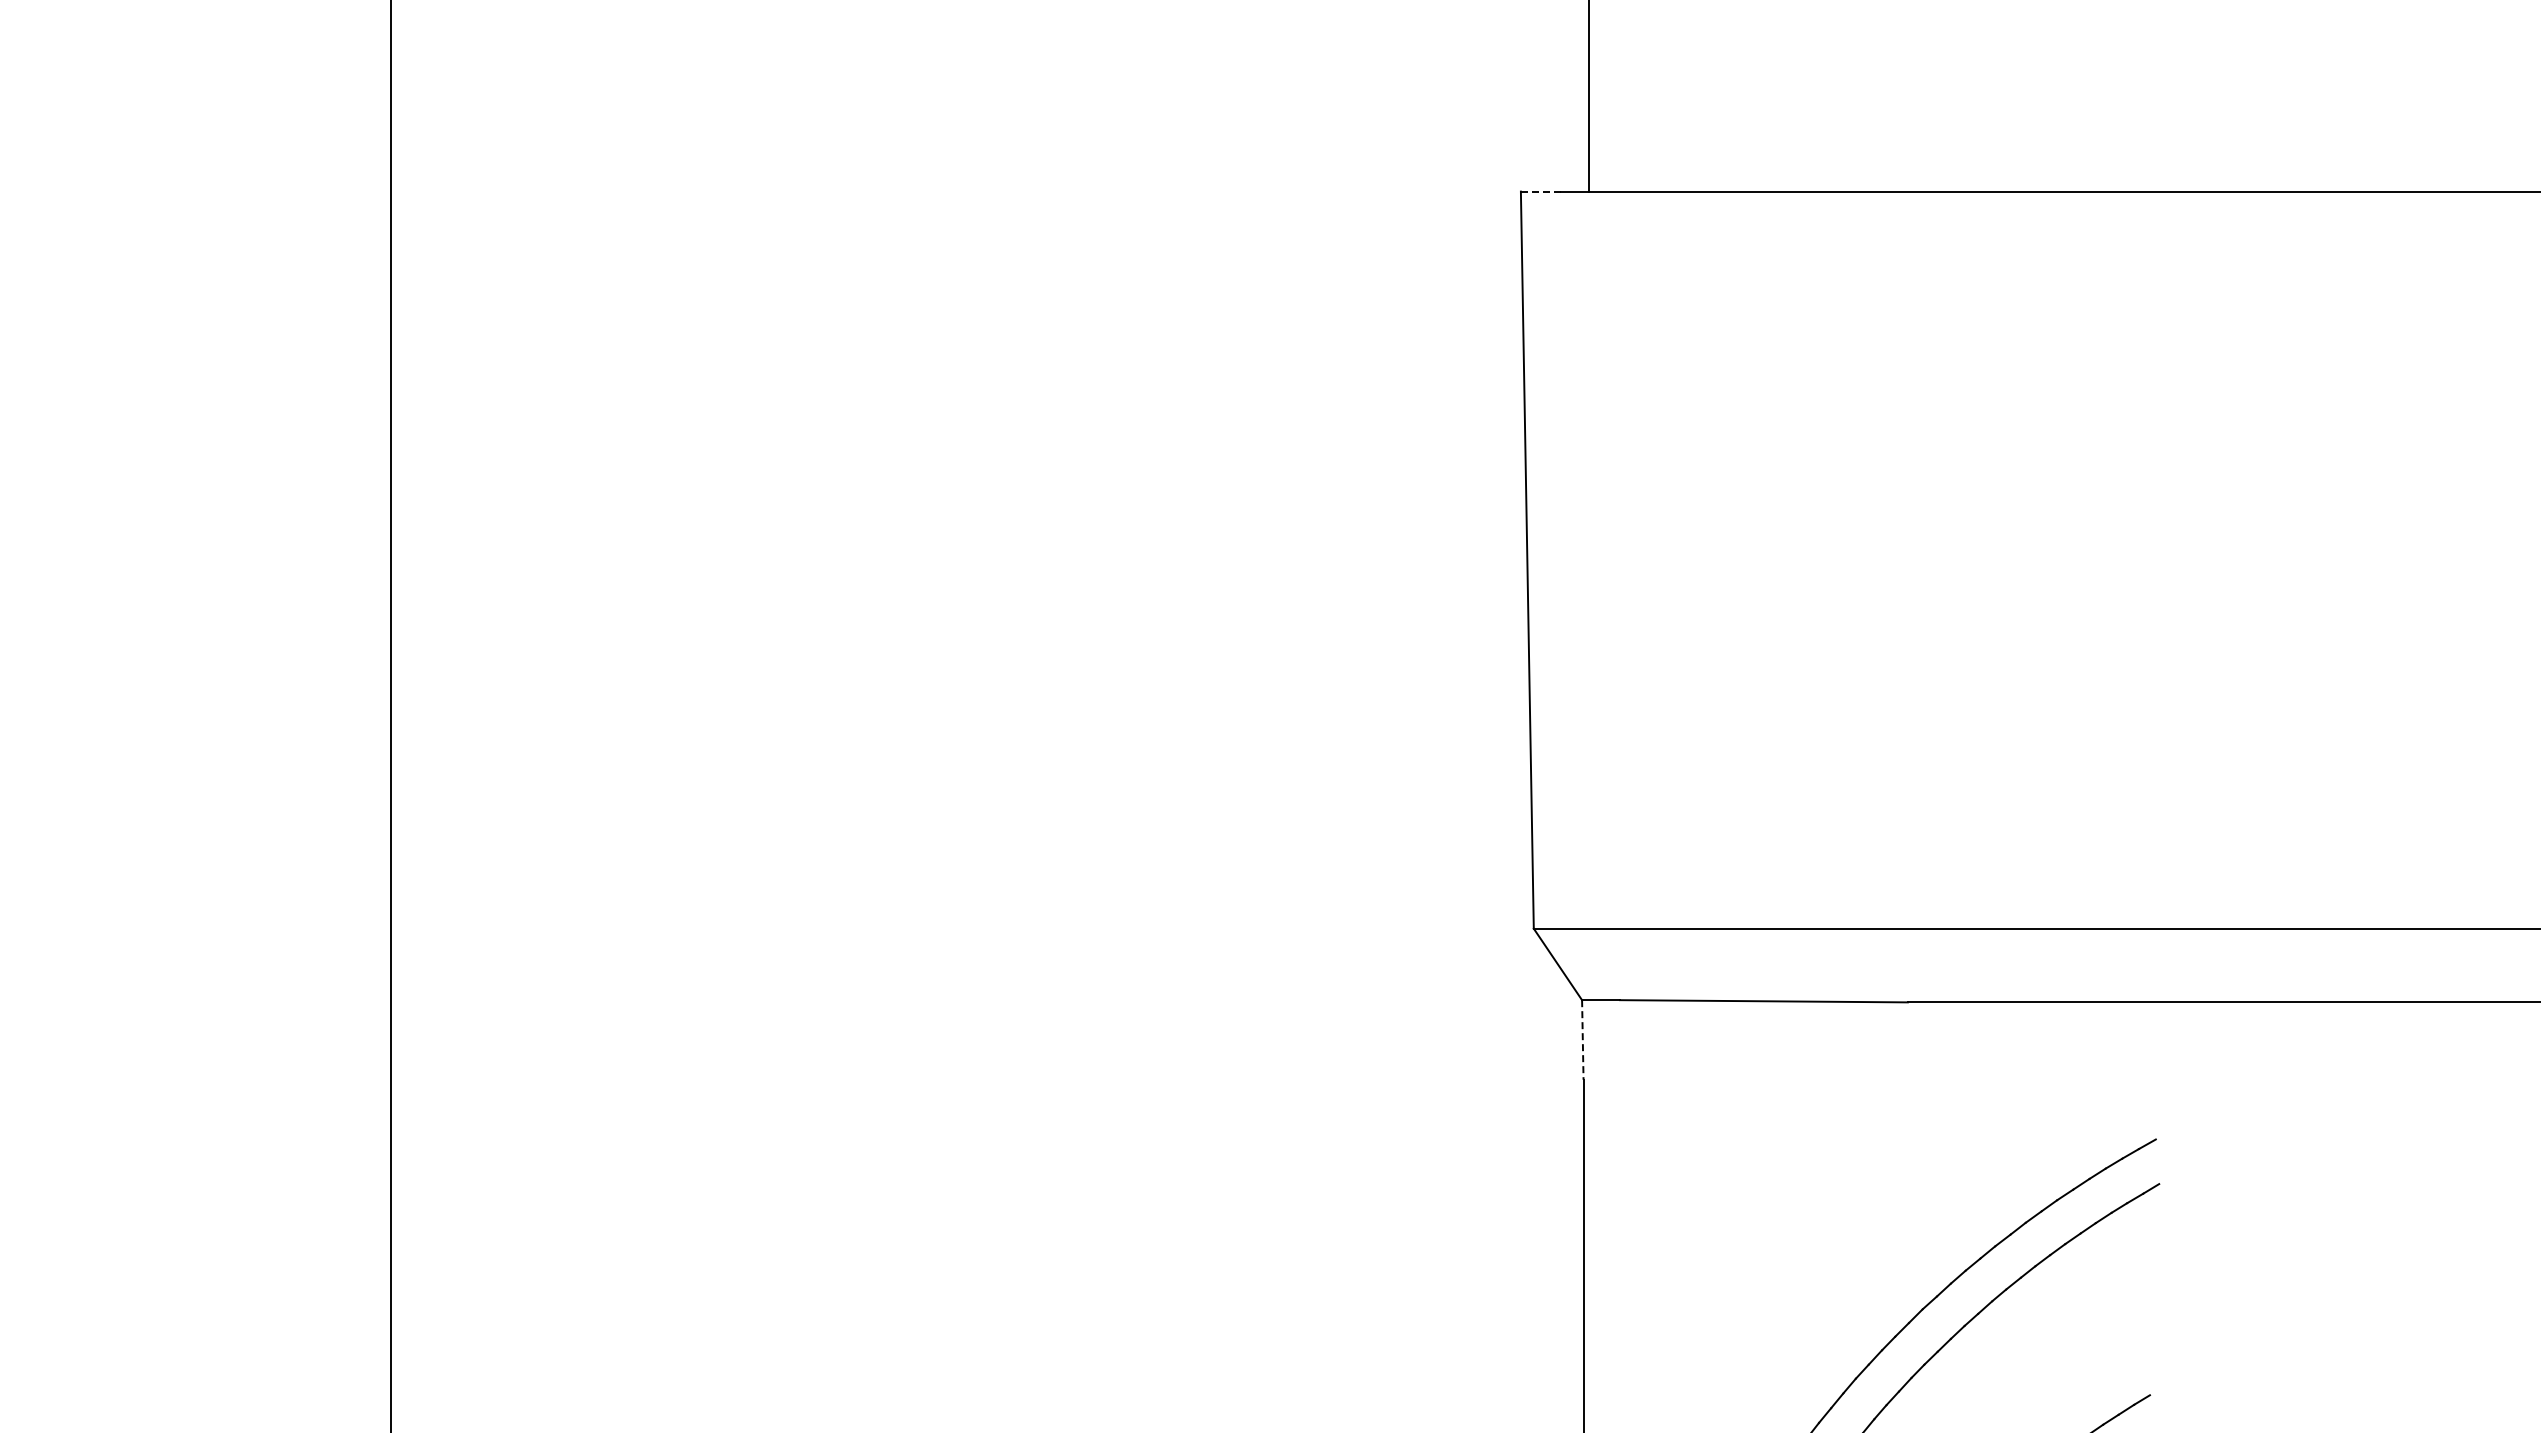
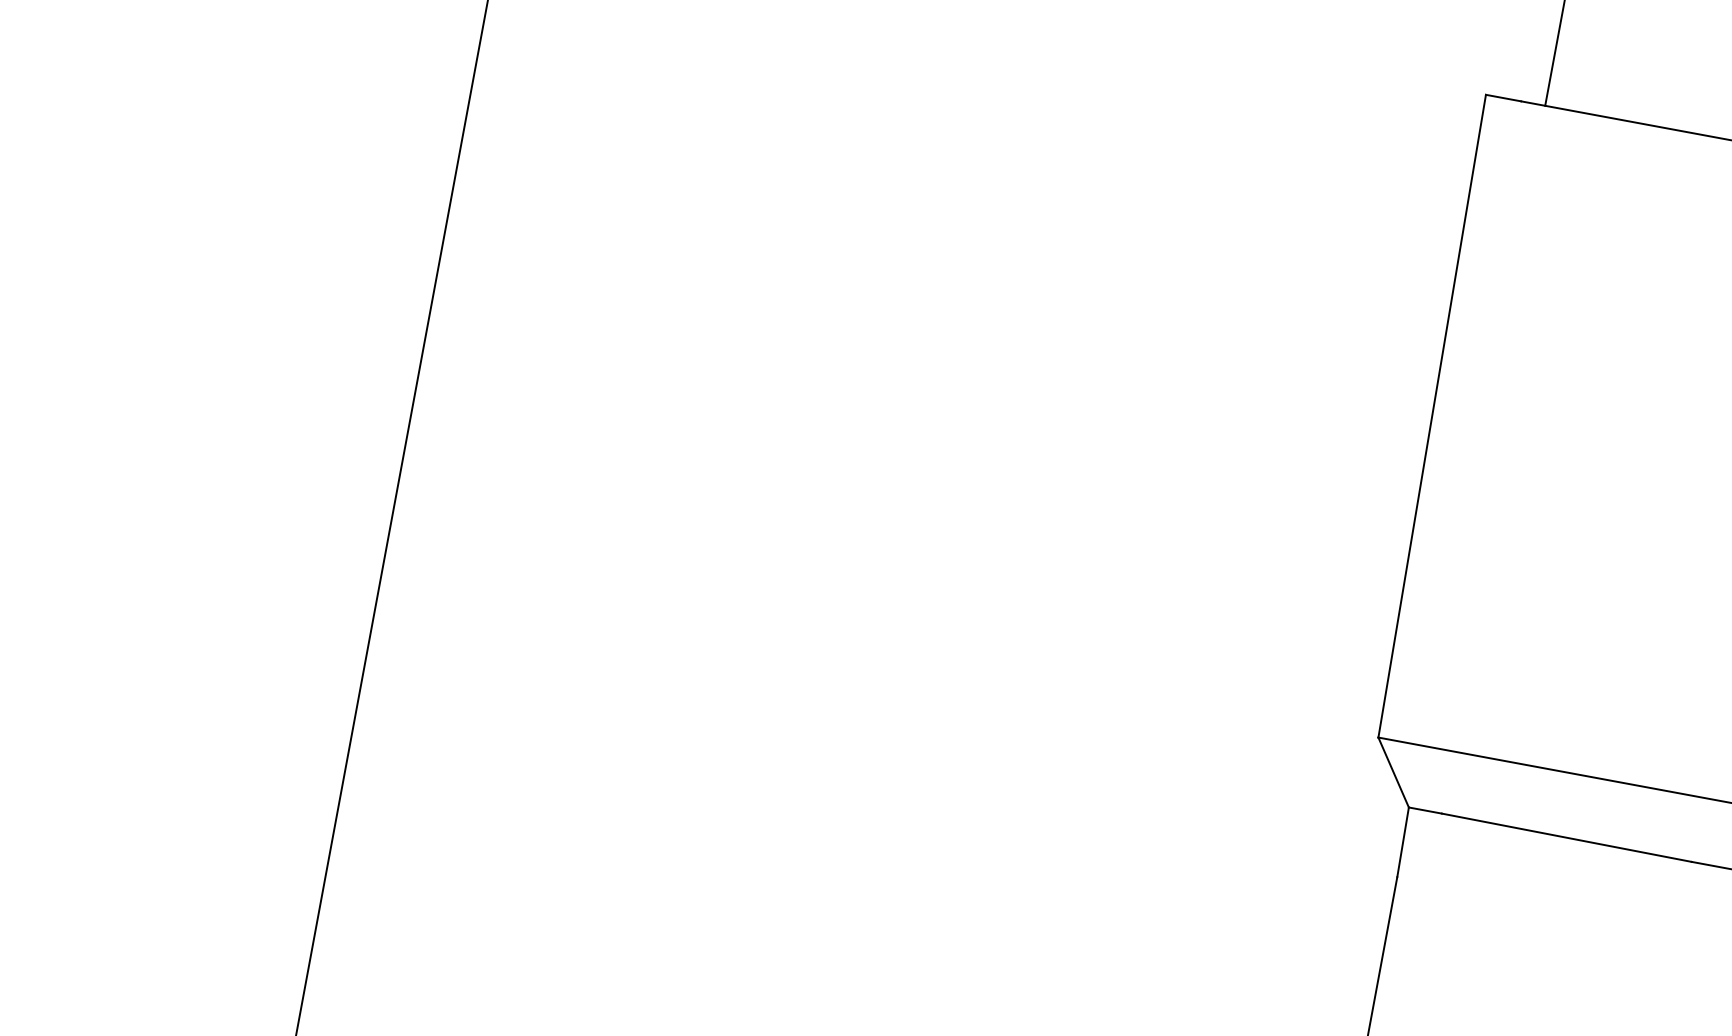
line: (1541, 191) -> (1503, 98), dashed -> solid
line: (1582, 1039) -> (1402, 841), dashed -> solid

